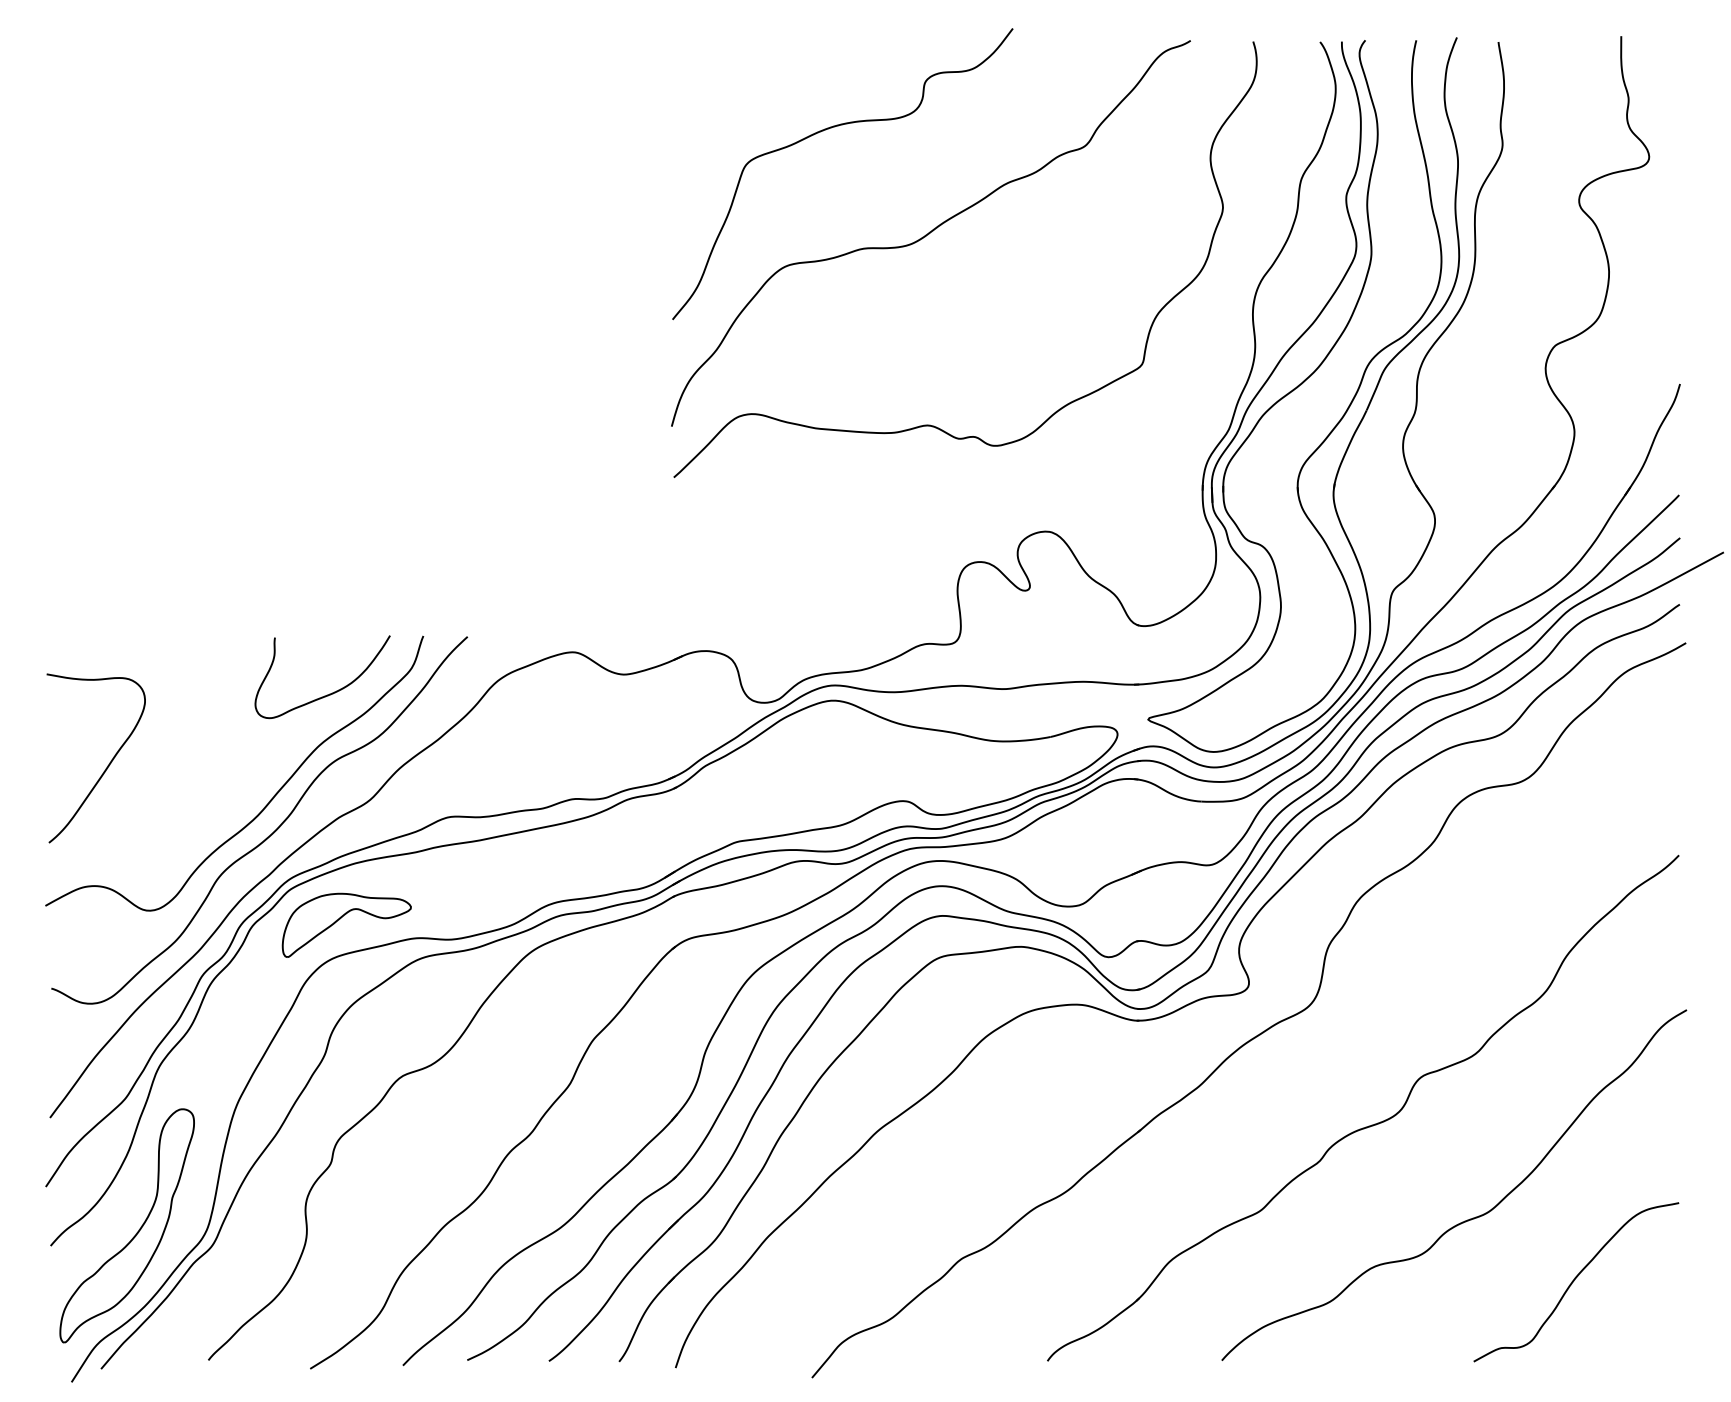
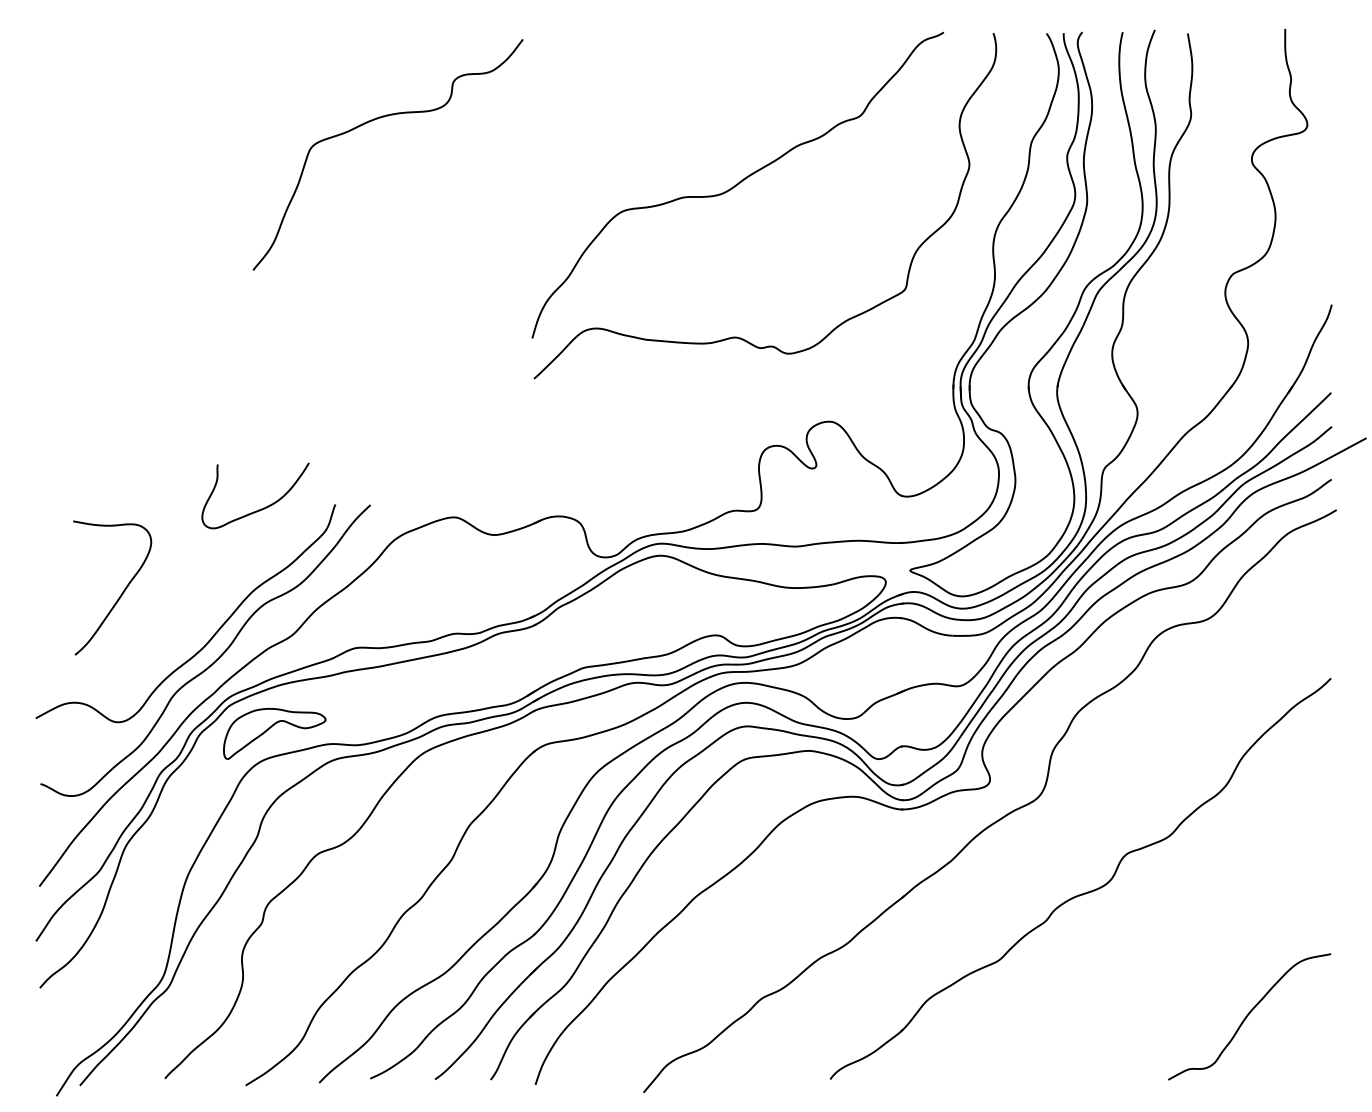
curve: (823, 131) -> (372, 121), moved
curve: (329, 693) -> (261, 508), moved
curve: (107, 765) -> (121, 593), moved
curve: (1467, 1219) -> (1163, 967), removed
part: (136, 1232) -> (107, 977), removed

